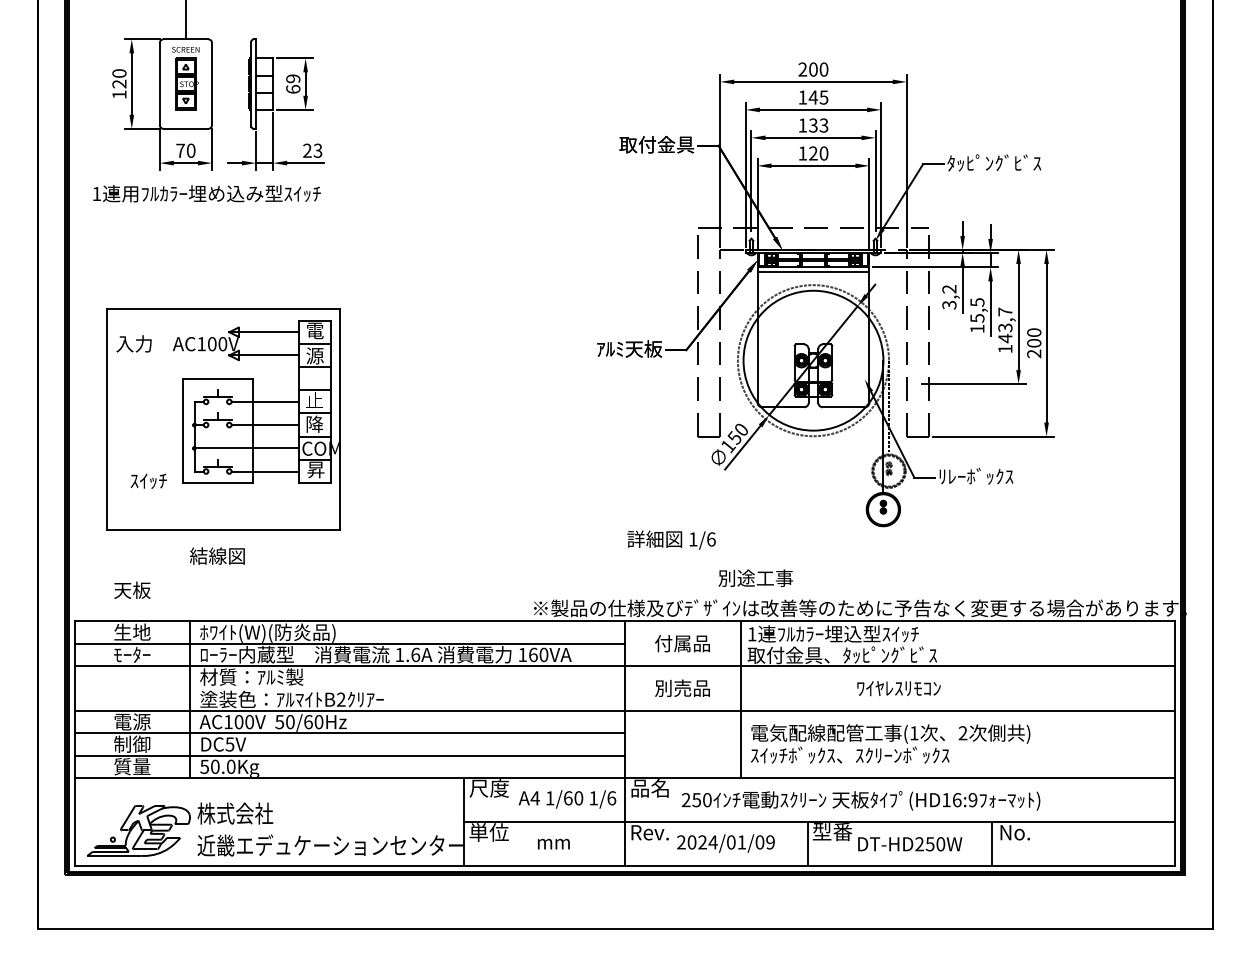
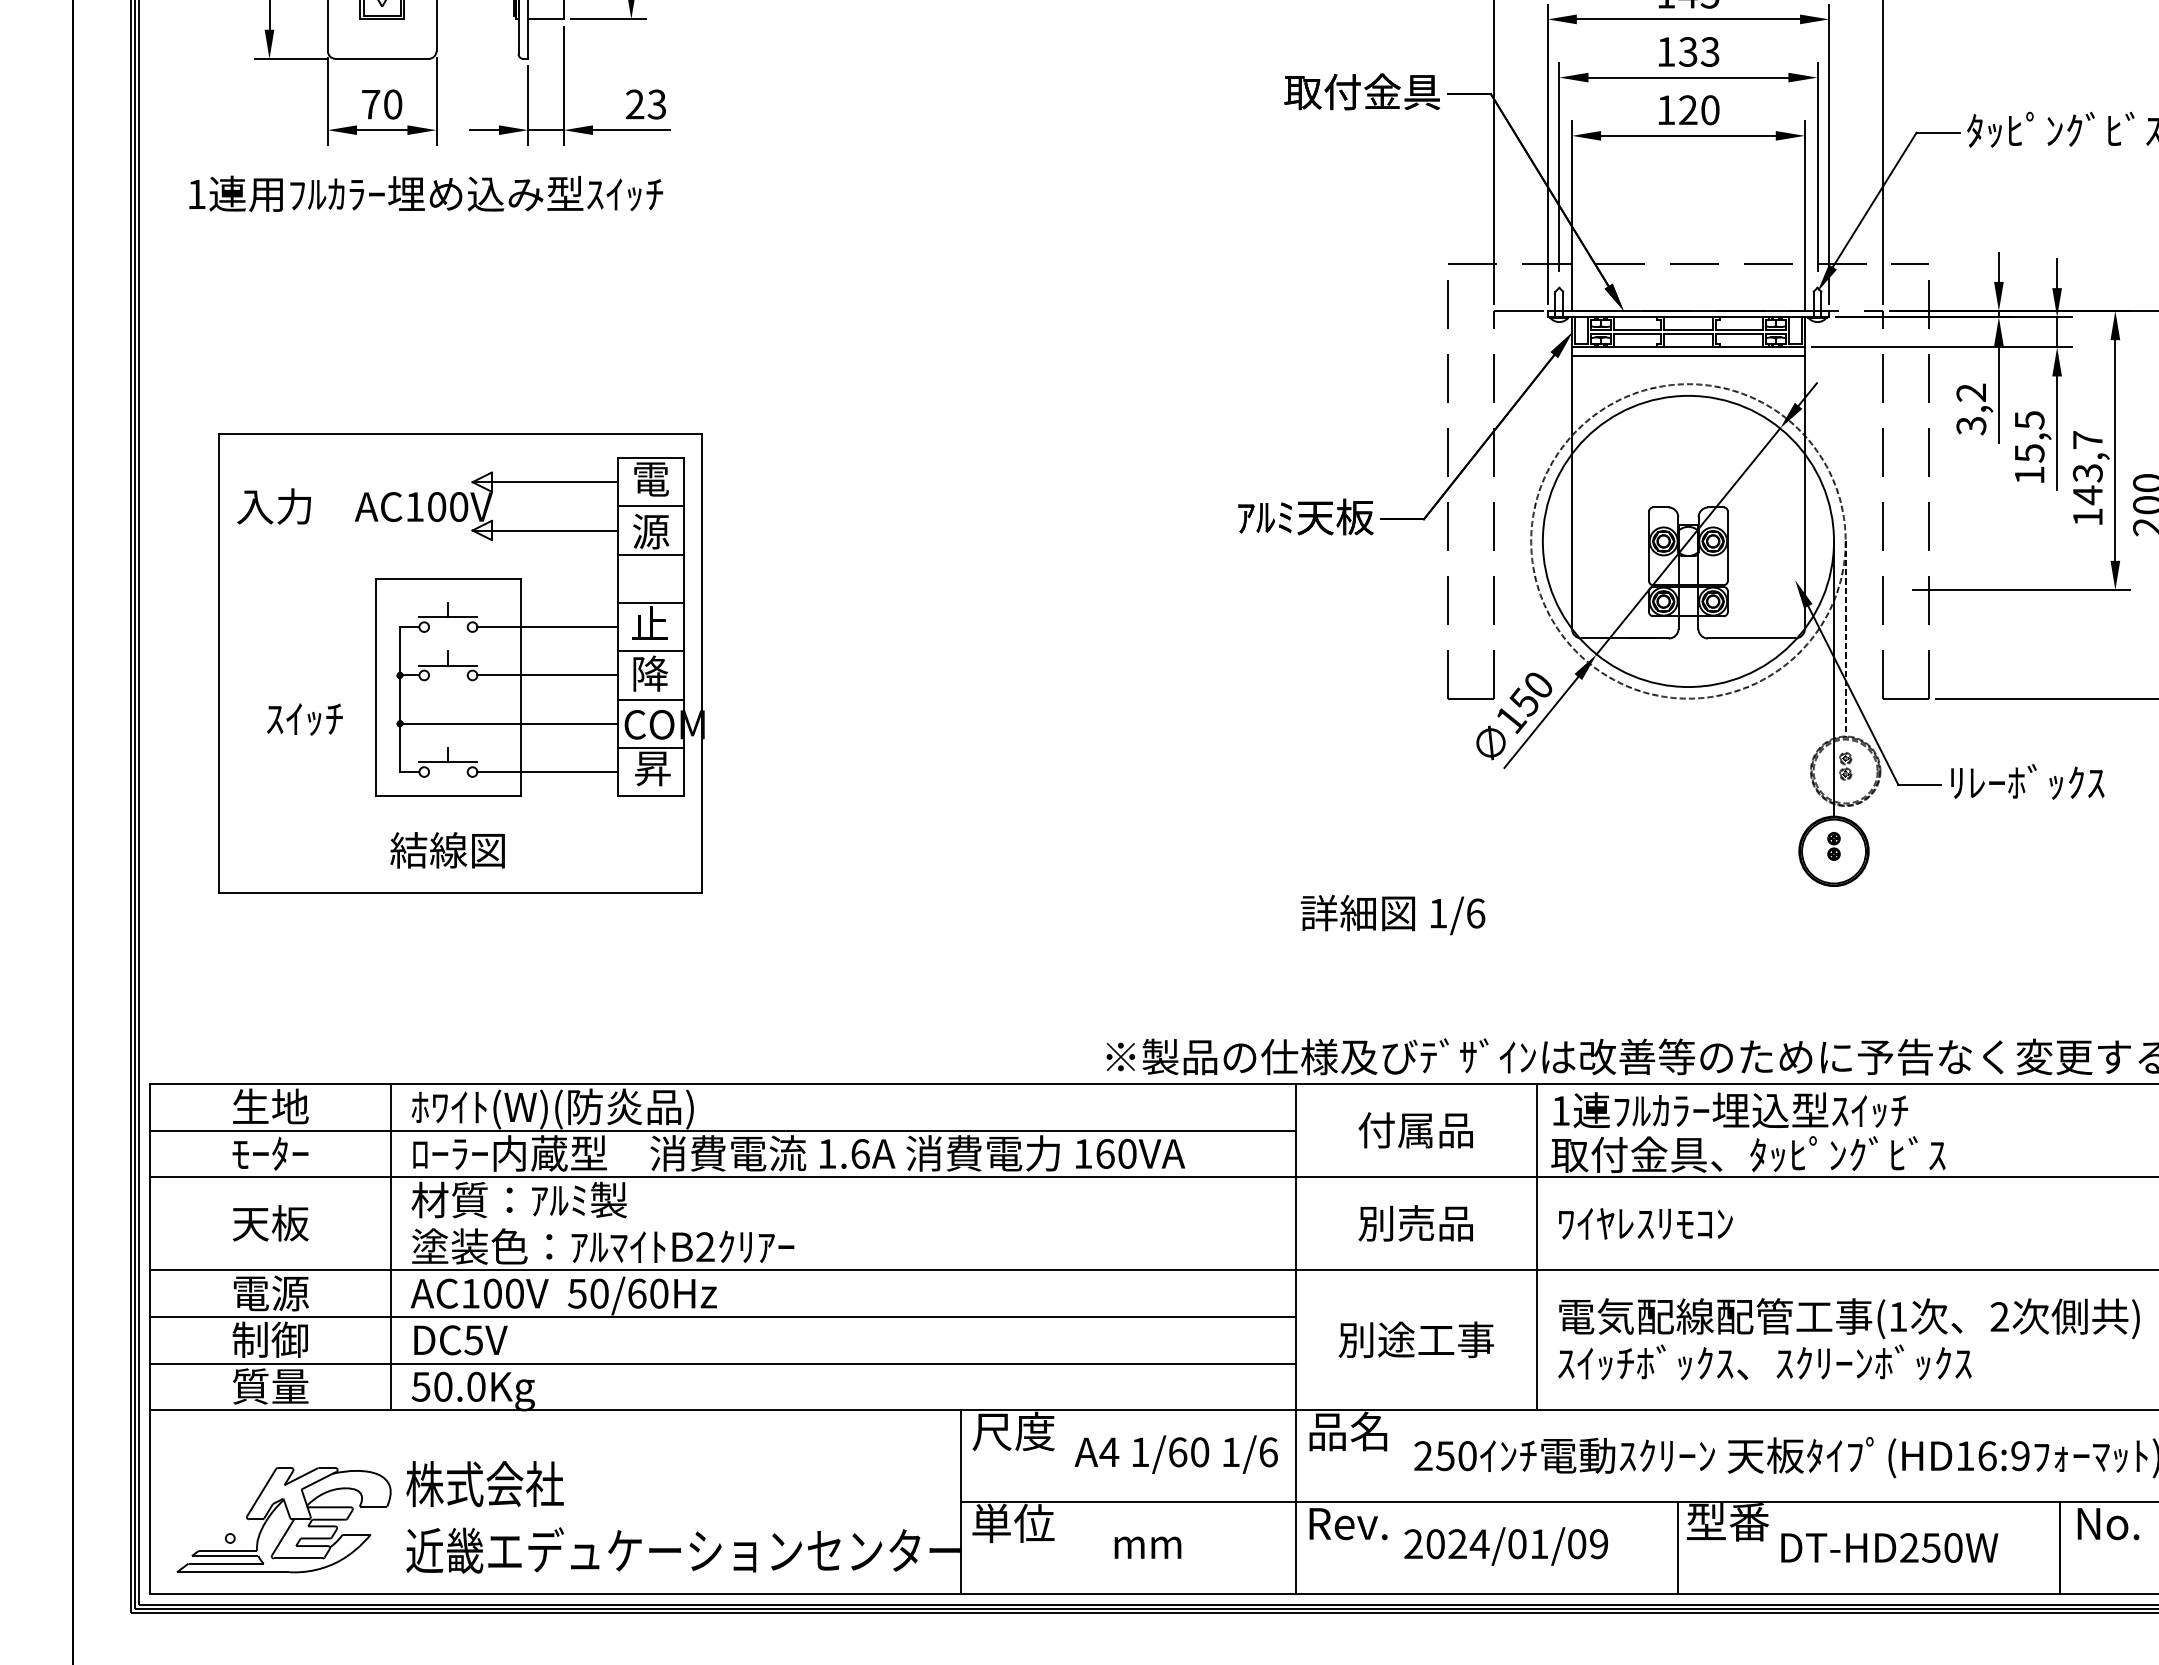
text: (148, 480) -> (304, 717), moved
text: (217, 555) -> (447, 849), moved
text: (755, 577) -> (1415, 1338), moved
text: (132, 589) -> (270, 1221), moved
text: (898, 688) -> (1644, 1223), moved

